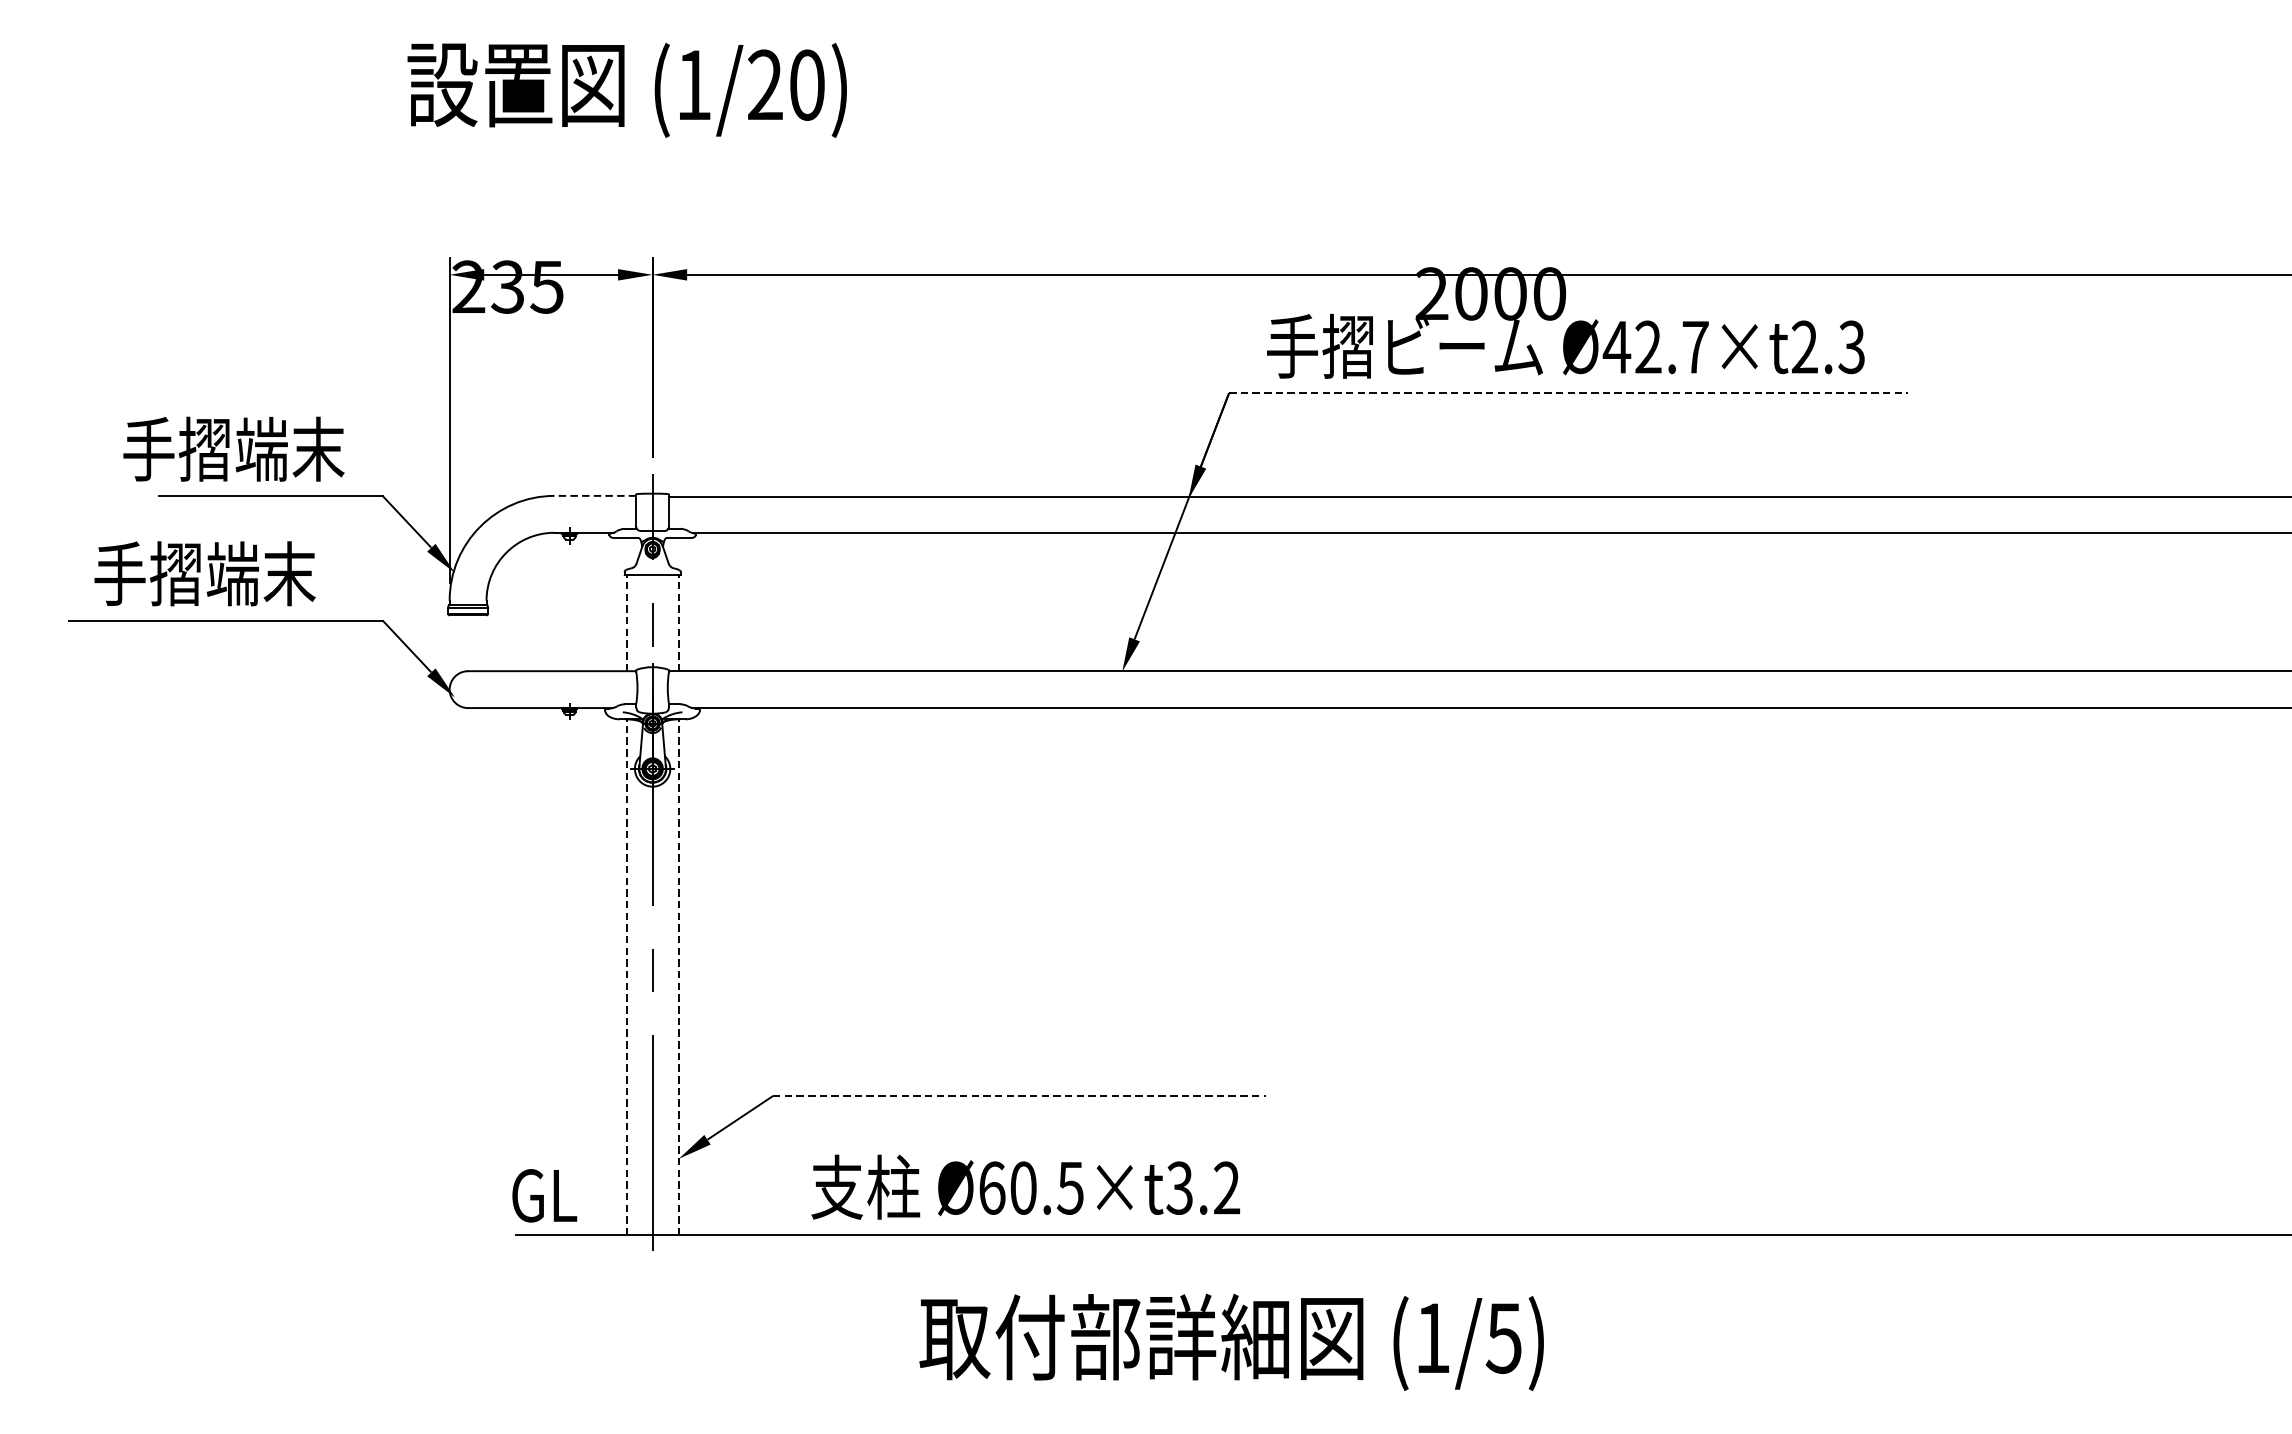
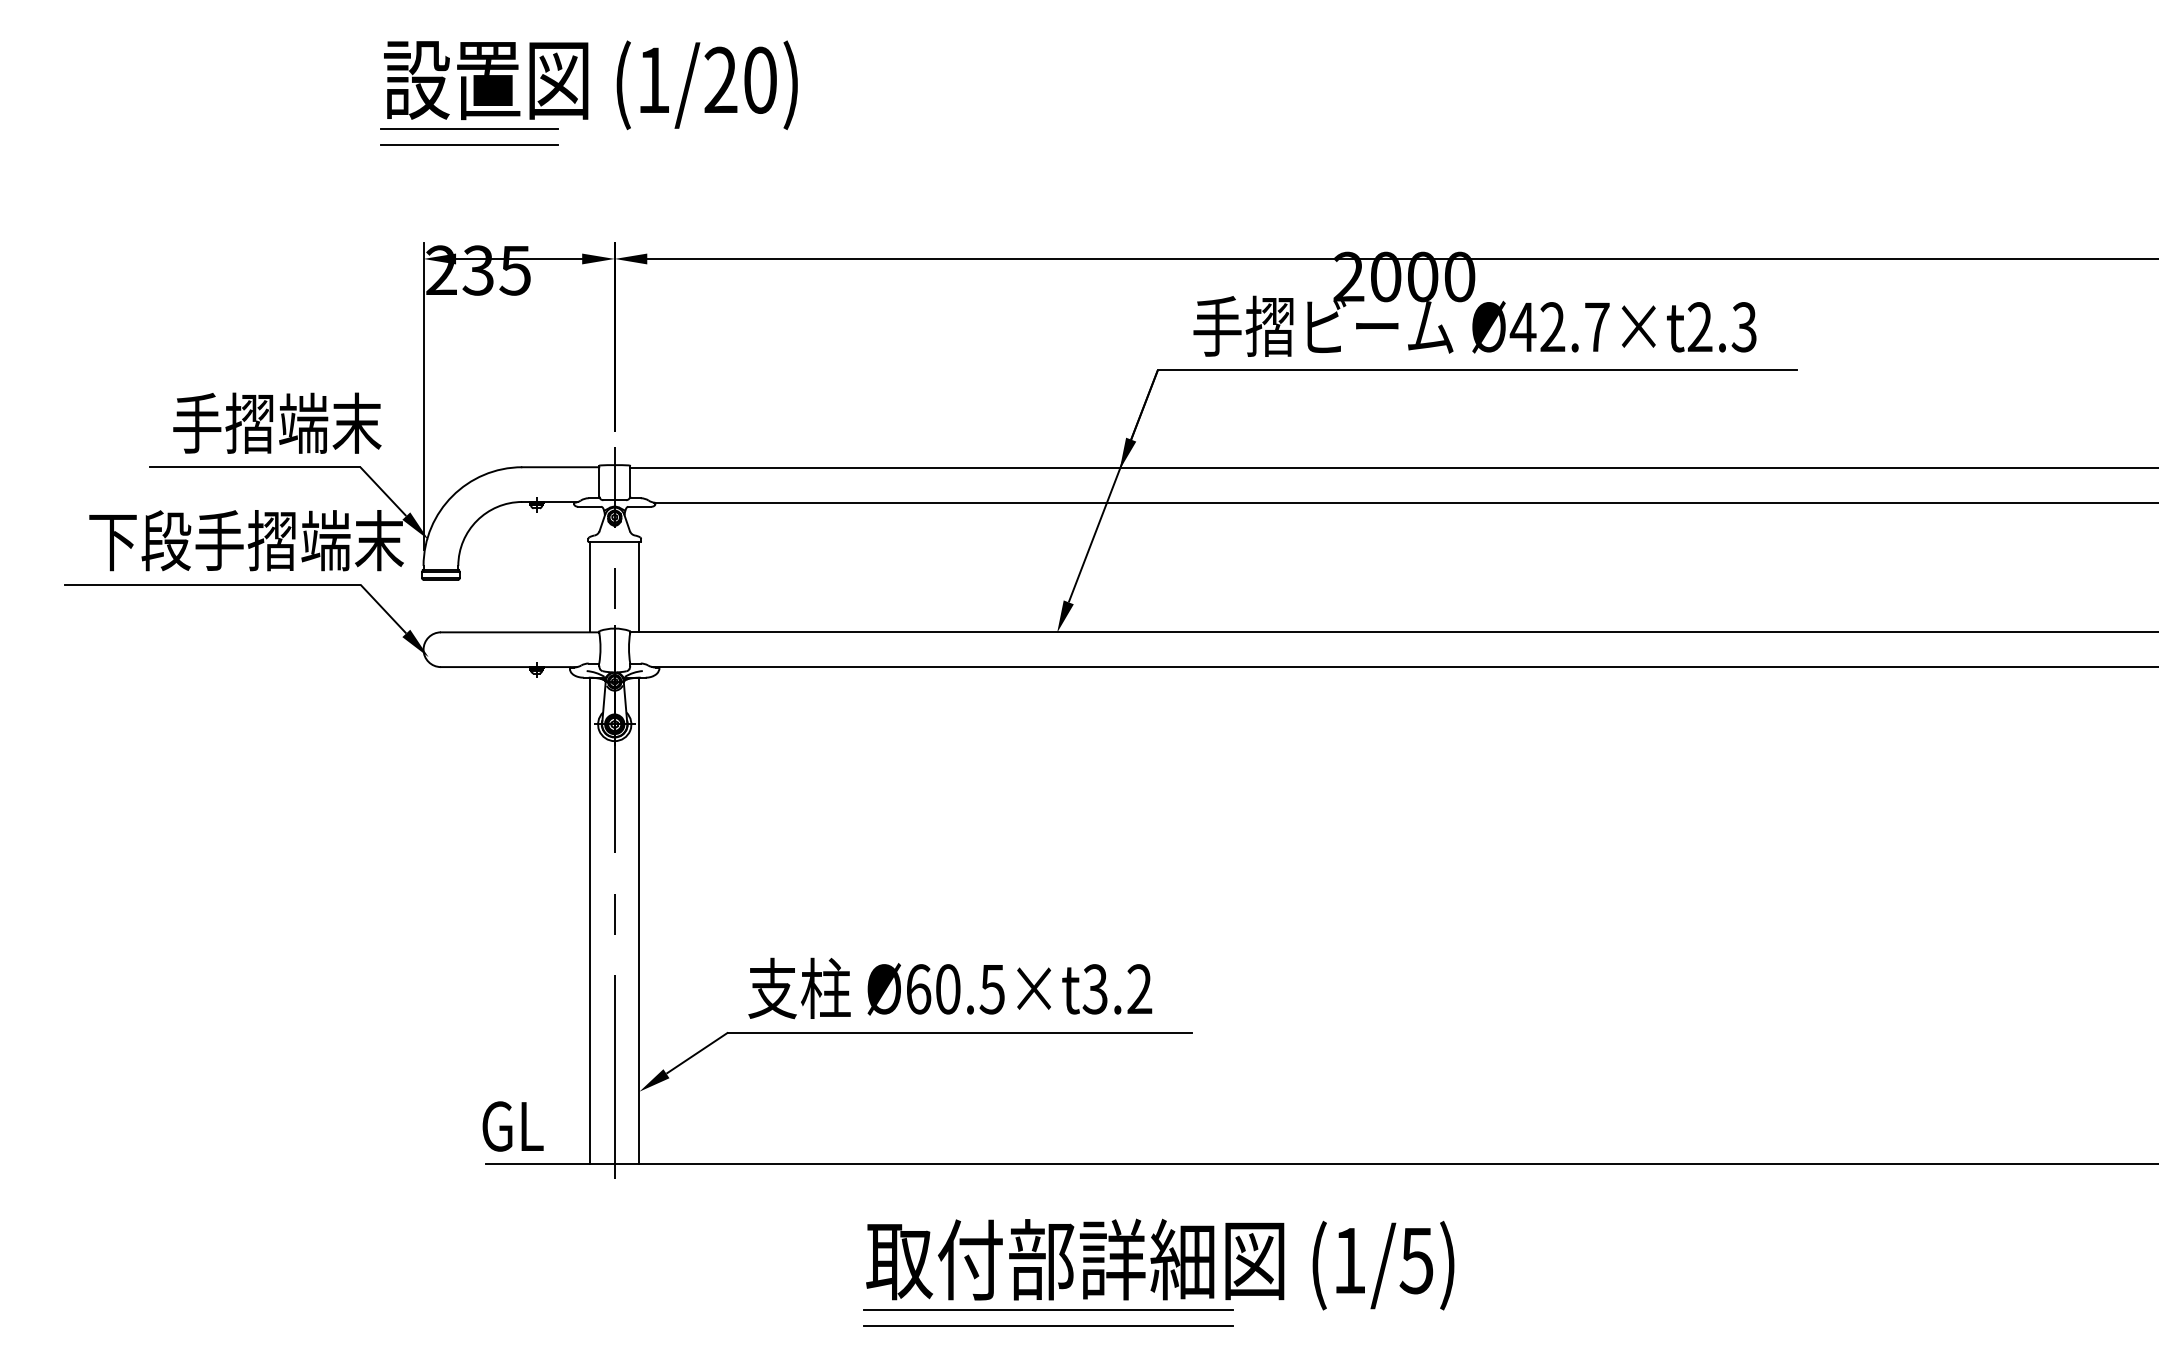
line: (498, 137) -> (469, 129), added
line: (498, 154) -> (469, 145), added
line: (1568, 393) -> (1477, 370), dashed -> solid
text: (234, 448) -> (277, 422), moved
line: (595, 496) -> (560, 467), dashed -> solid
text: (261, 573) -> (246, 540), 手摺端末 -> 下段手摺端末
line: (626, 622) -> (590, 586), dashed -> solid
line: (678, 622) -> (639, 586), dashed -> solid
line: (626, 977) -> (590, 920), dashed -> solid
line: (678, 977) -> (639, 920), dashed -> solid
line: (1019, 1095) -> (960, 1032), dashed -> solid
text: (1026, 1187) -> (950, 988), moved
line: (1113, 1390) -> (1048, 1309), added
line: (1113, 1407) -> (1048, 1325), added

